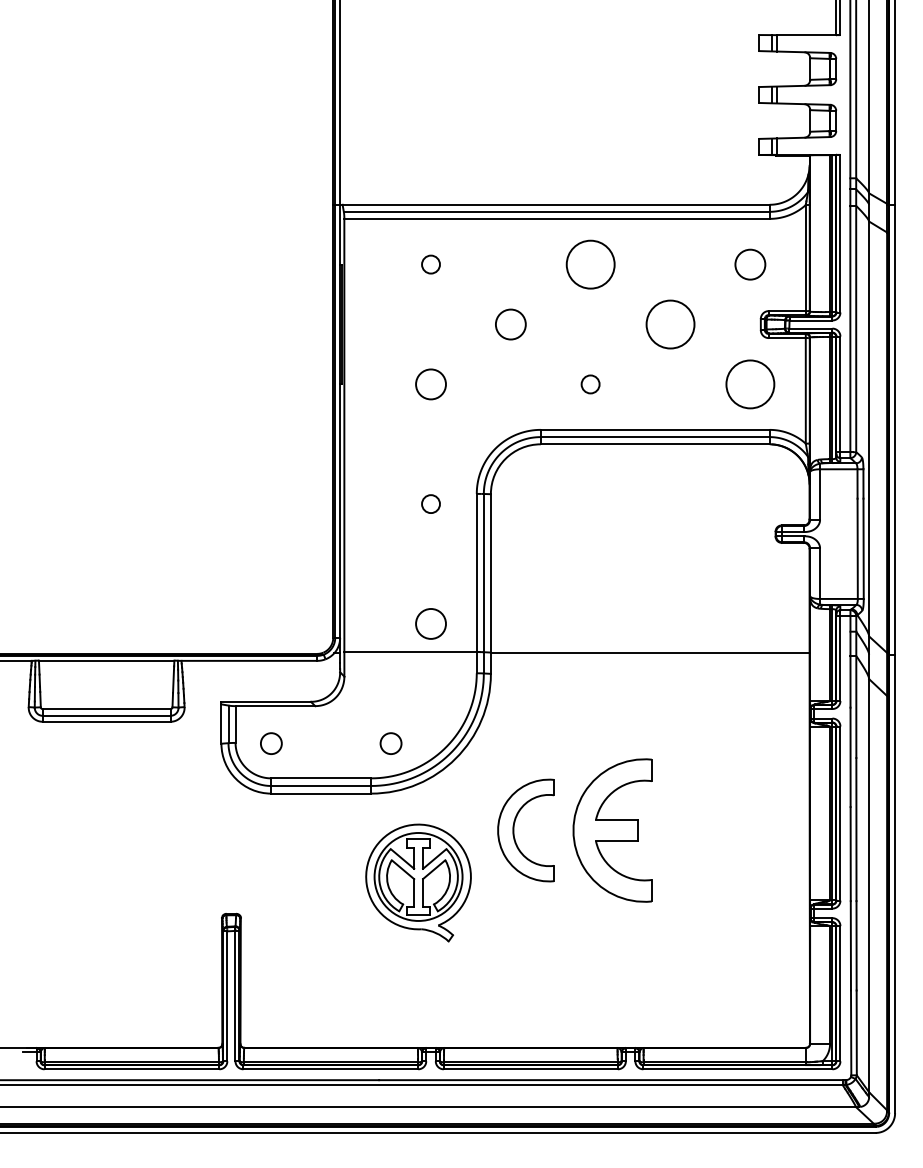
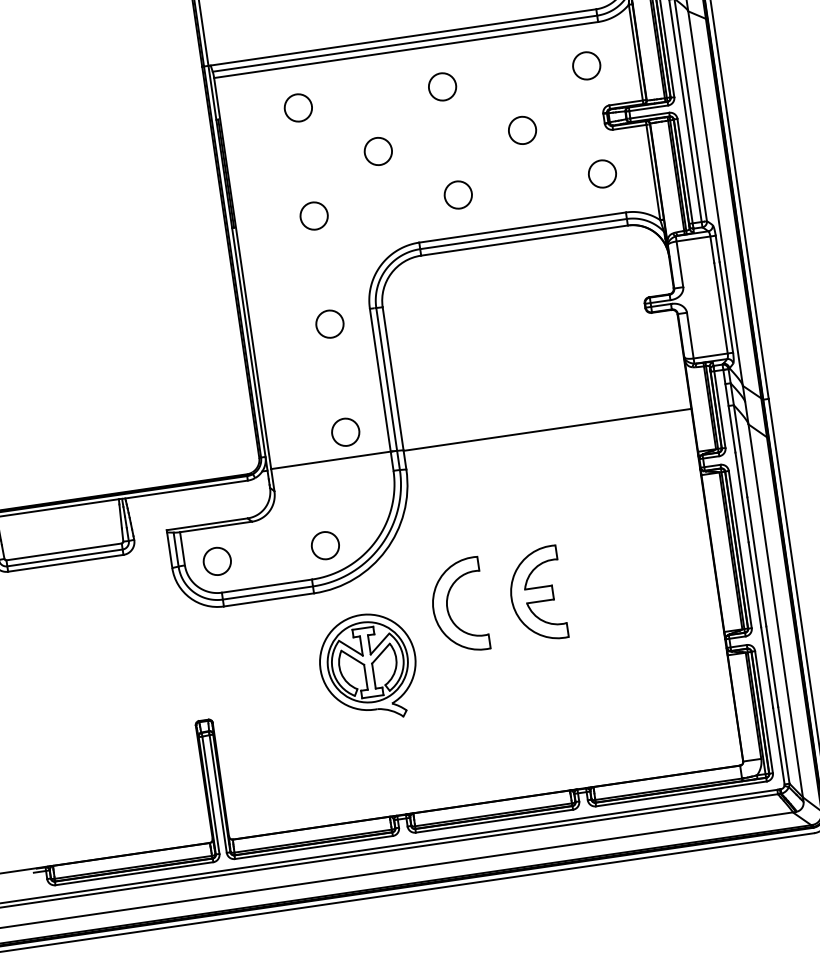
circle: (430, 264) -> (297, 107), size x1.67
circle: (590, 264) -> (442, 86), size x0.62
circle: (670, 324) -> (522, 130), size x0.62
circle: (590, 384) -> (458, 195), size x1.67
circle: (750, 384) -> (602, 174), size x0.62
circle: (430, 503) -> (329, 323), size x1.67
circle: (271, 743) -> (217, 561), size x1.43
circle: (390, 743) -> (324, 545), size x1.43
part: (612, 830) -> (536, 594), size x0.71

